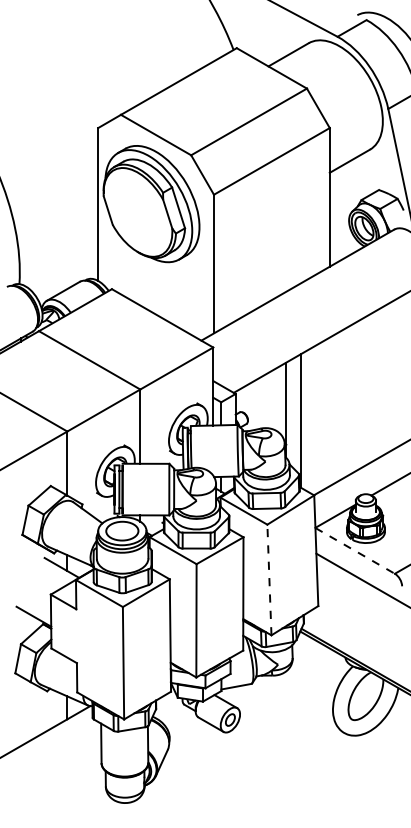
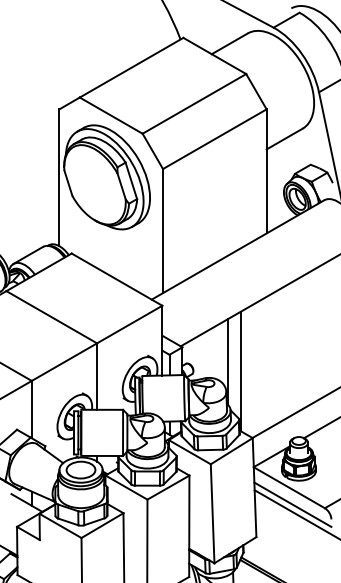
line: (355, 550) -> (289, 487), dashed -> solid
line: (359, 569) -> (293, 504), added
line: (269, 579) -> (212, 513), dashed -> solid

